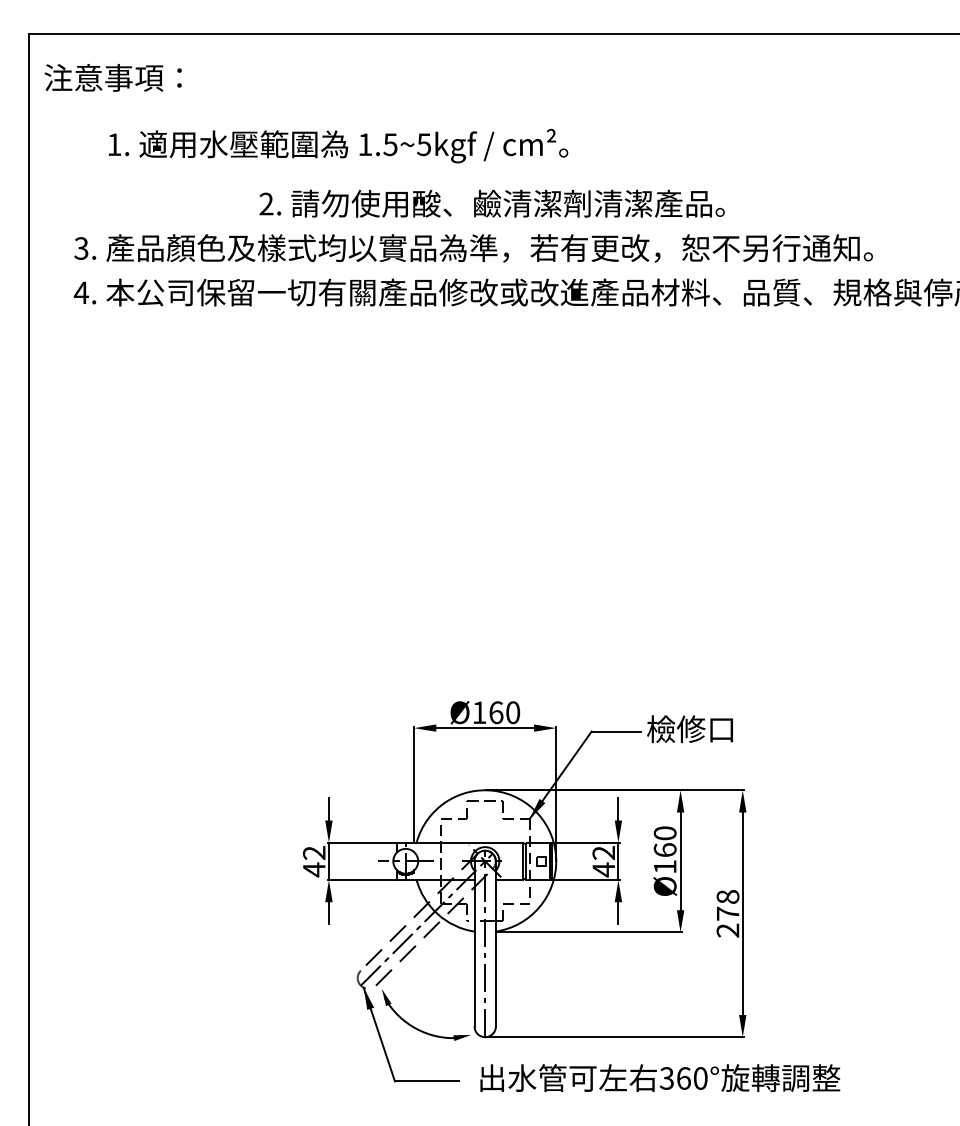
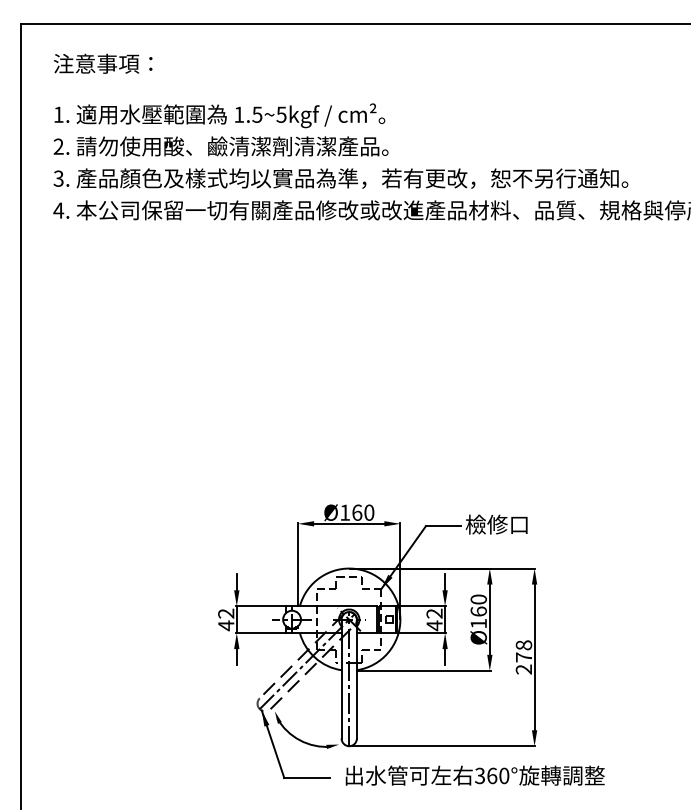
text: (112, 77) -> (102, 63), moved
text: (338, 145) -> (219, 115), moved
text: (491, 203) -> (220, 146), moved

